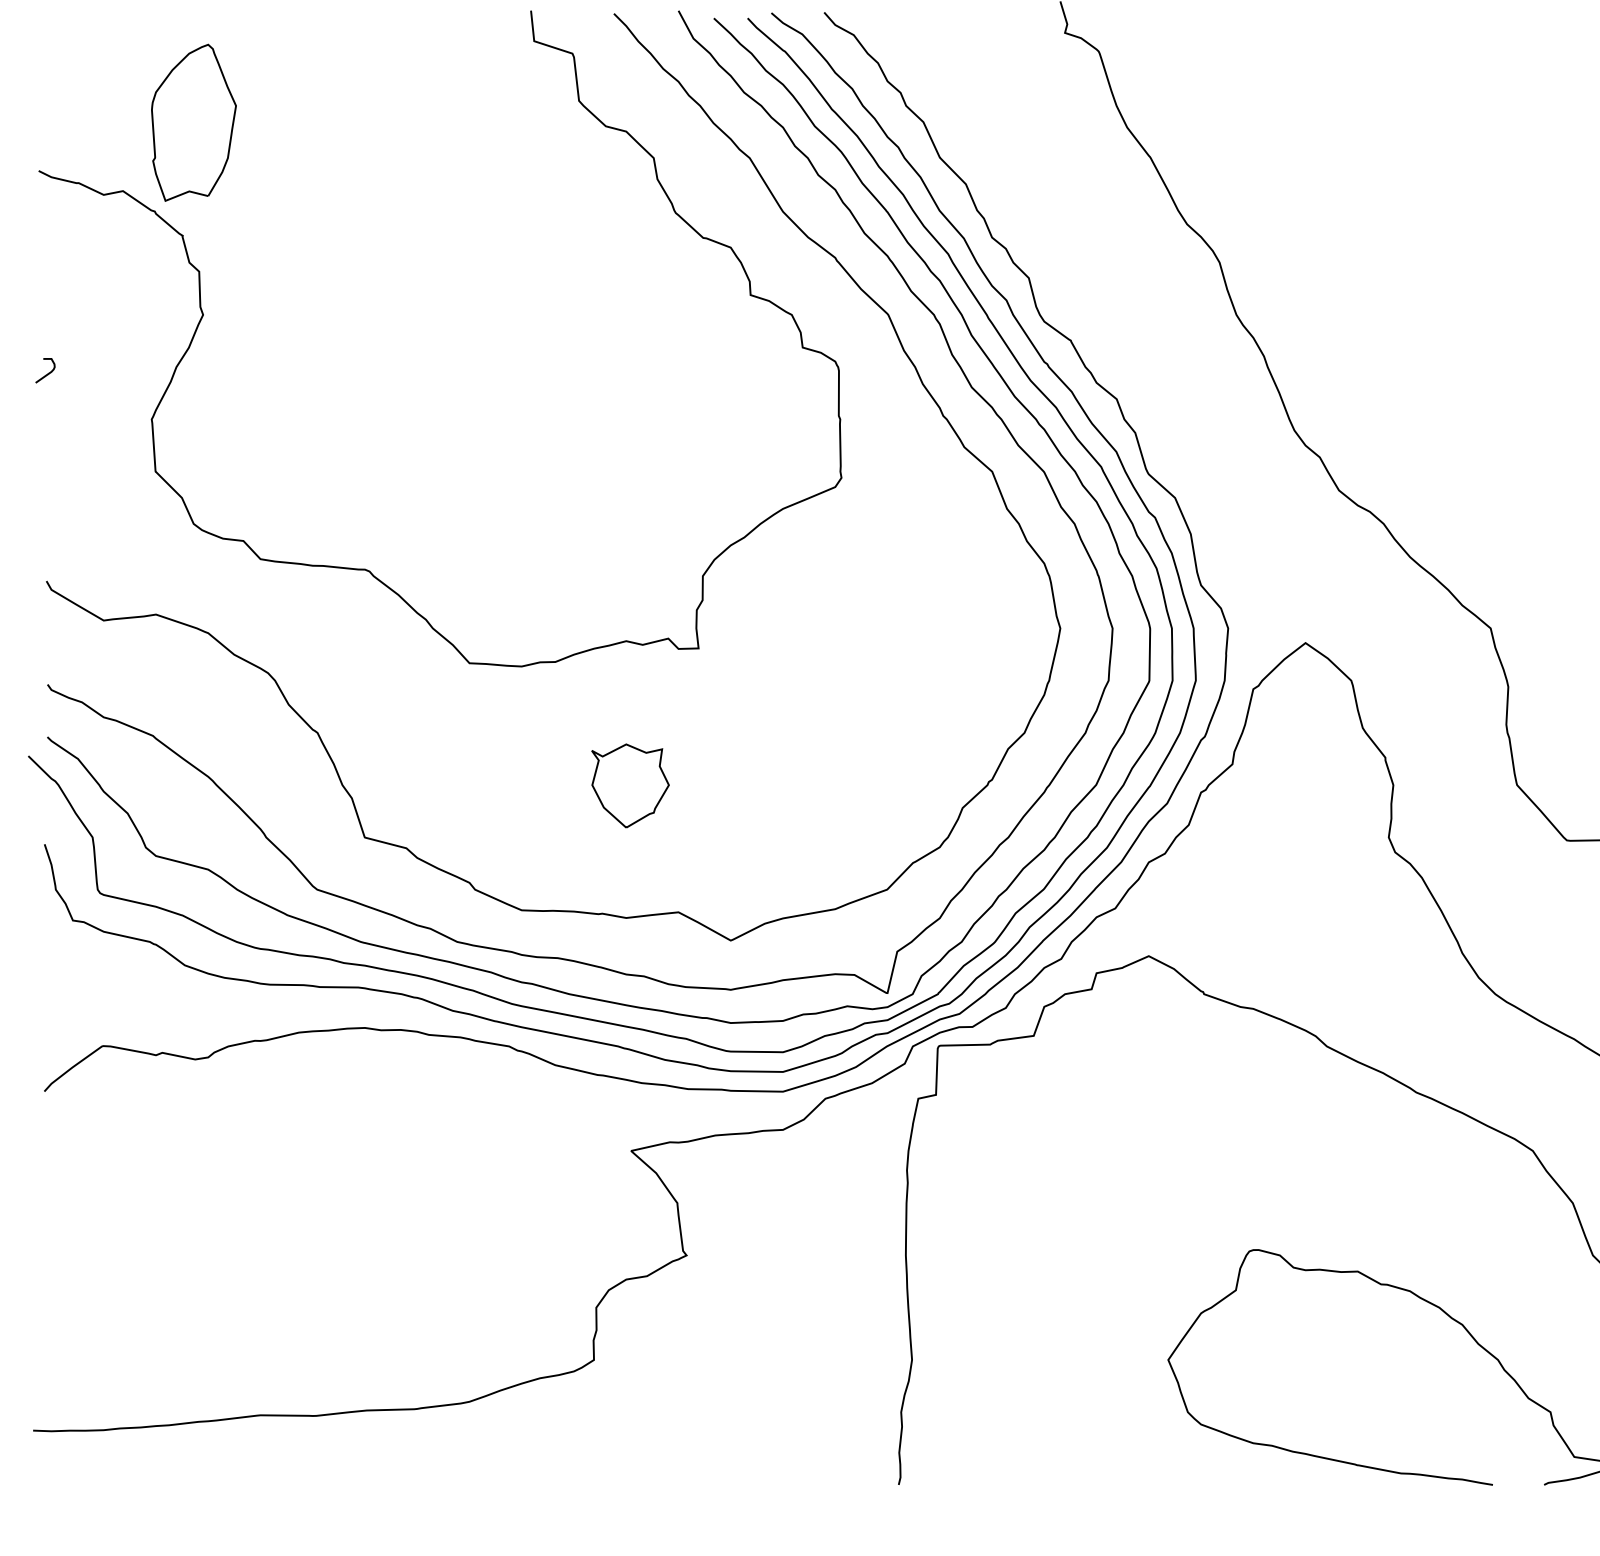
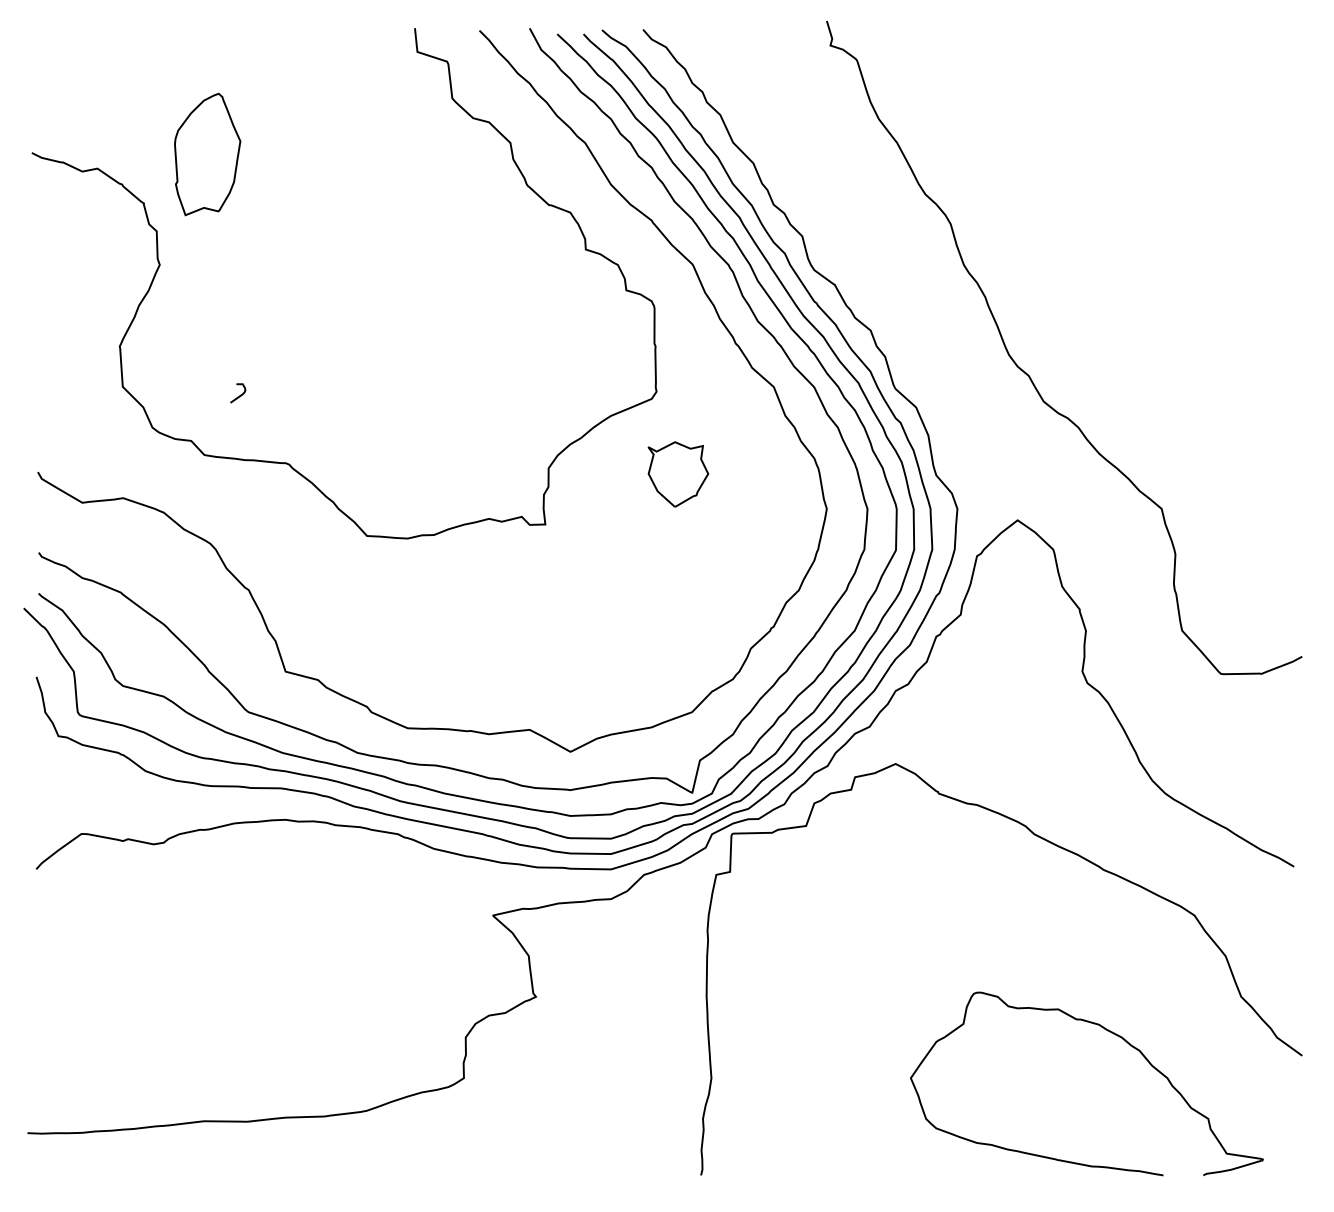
part: (193, 122) -> (207, 154), moved
curve: (48, 372) -> (240, 394), moved
part: (630, 785) -> (678, 474), moved

